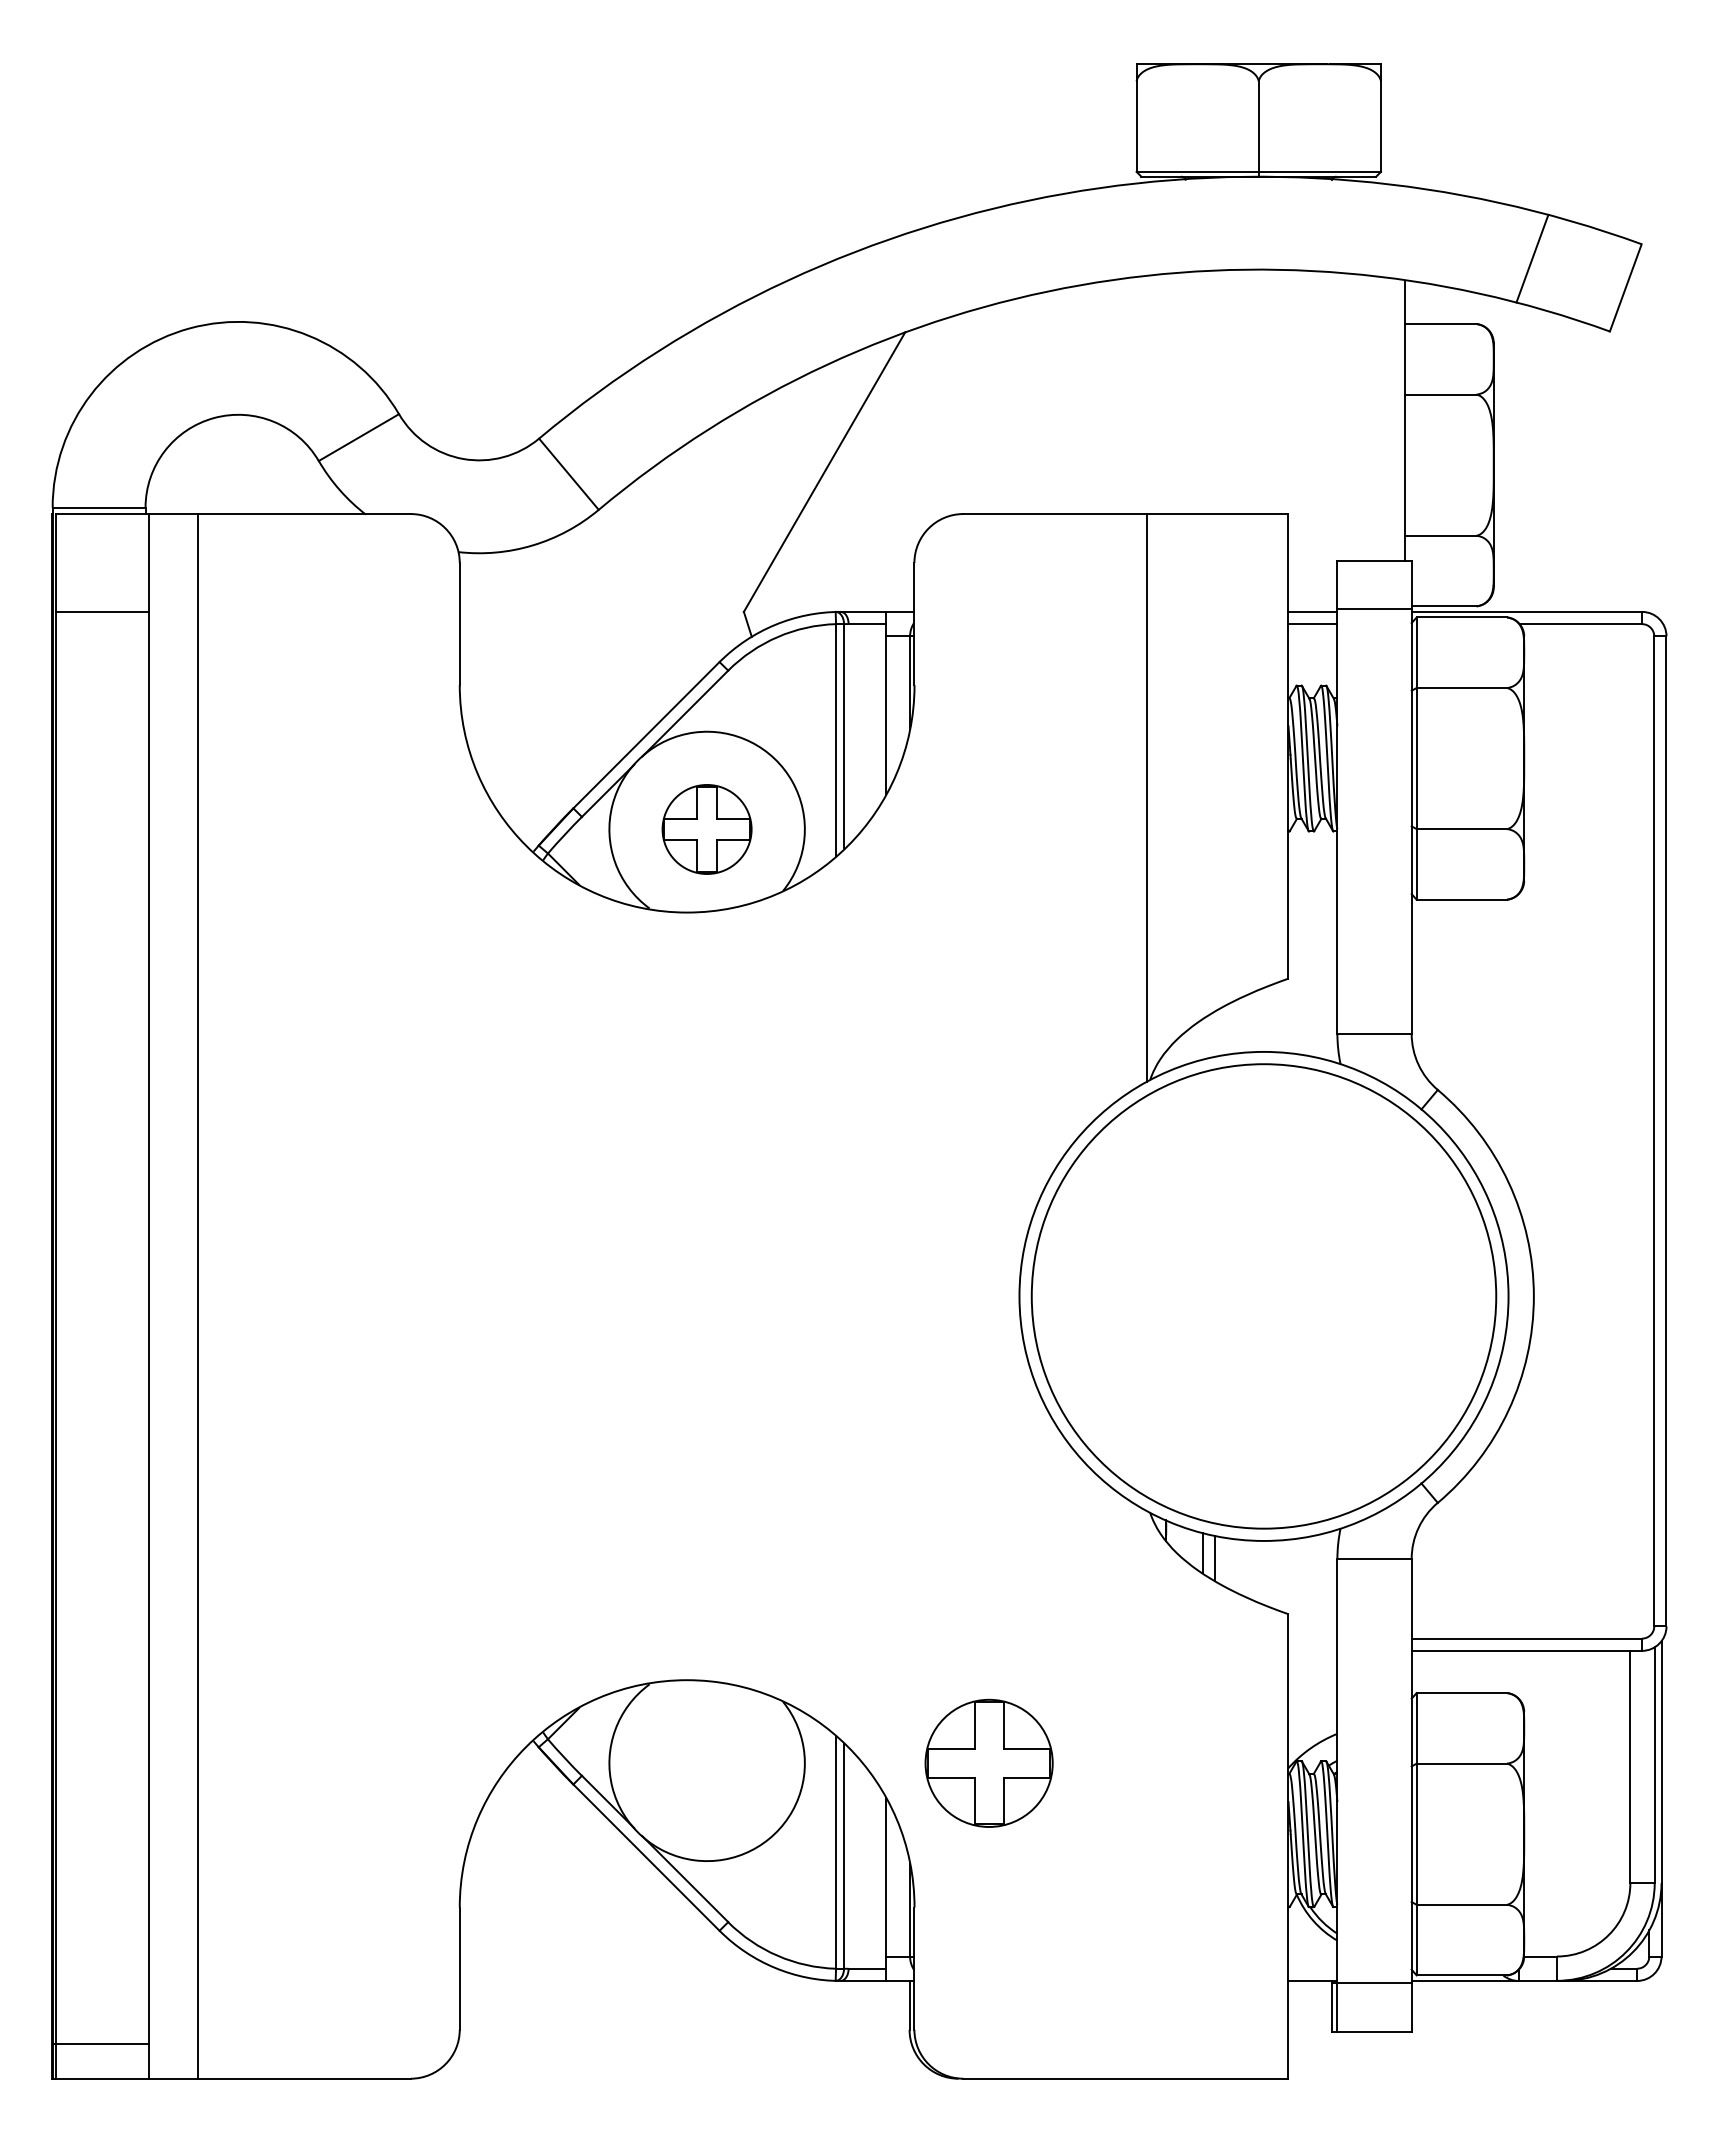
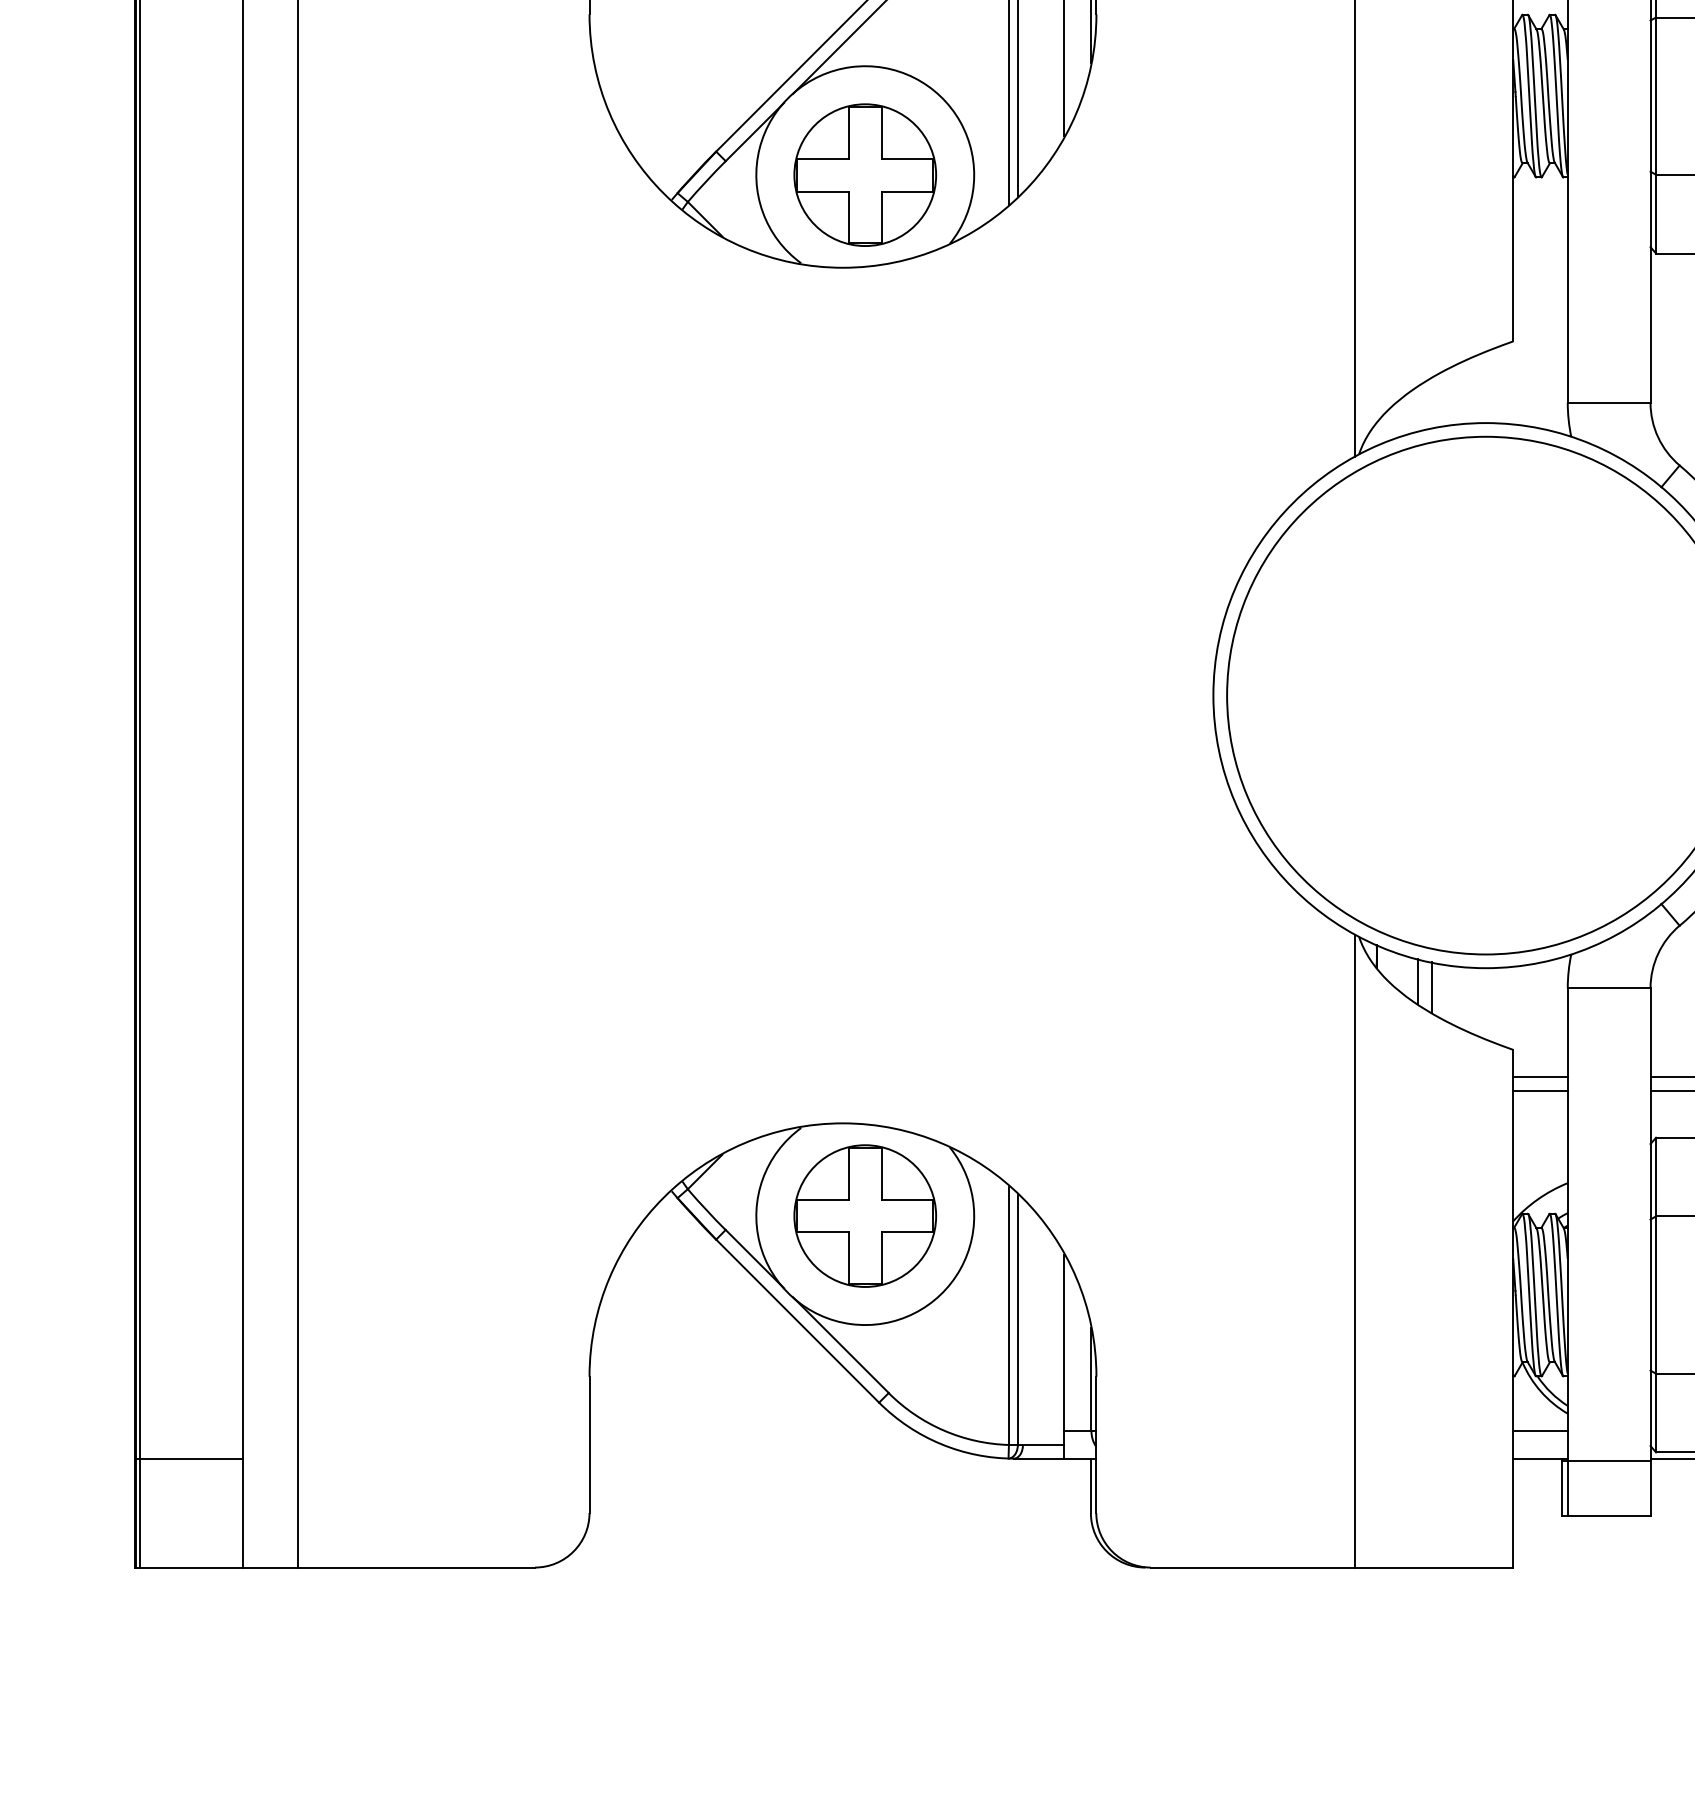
part: (706, 829) -> (864, 175), size x1.43
line: (1312, 1638) -> (1540, 1076), added
line: (1312, 1650) -> (1540, 1090), added
part: (988, 1762) -> (864, 1215), moved
line: (1146, 1794) -> (1354, 1250), added
line: (1312, 1956) -> (1540, 1431), added
line: (100, 2043) -> (189, 1458), moved

